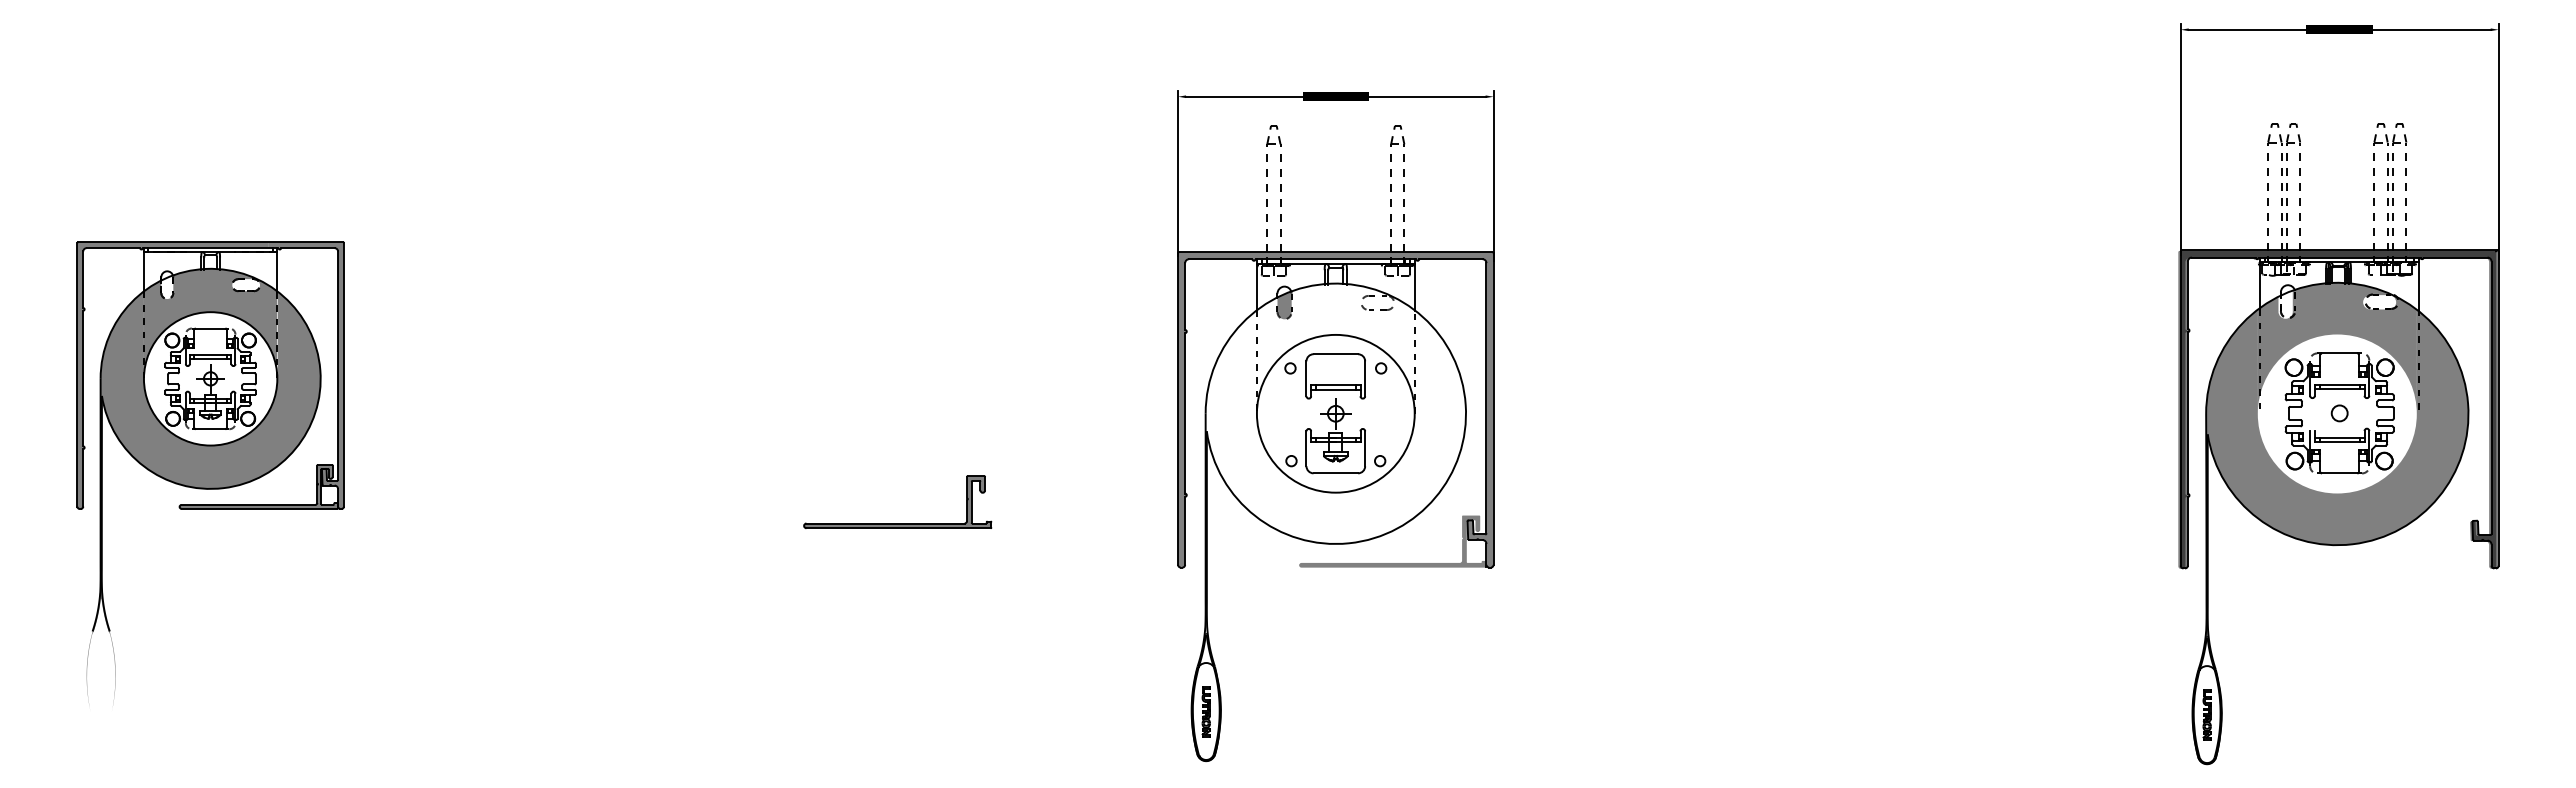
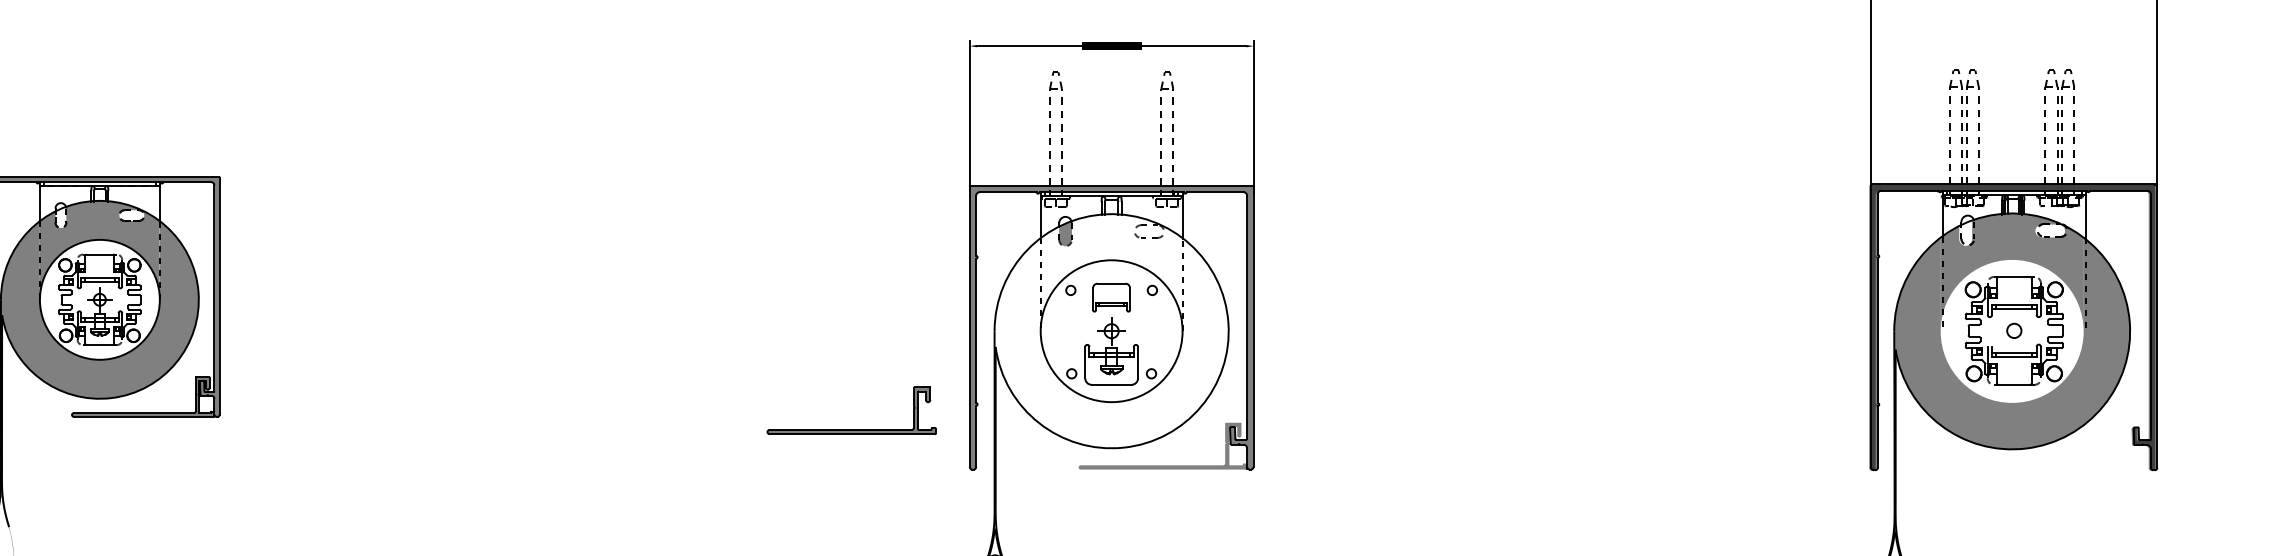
part: (1335, 376) -> (1111, 297), size x0.7
part: (897, 523) -> (851, 429), moved

